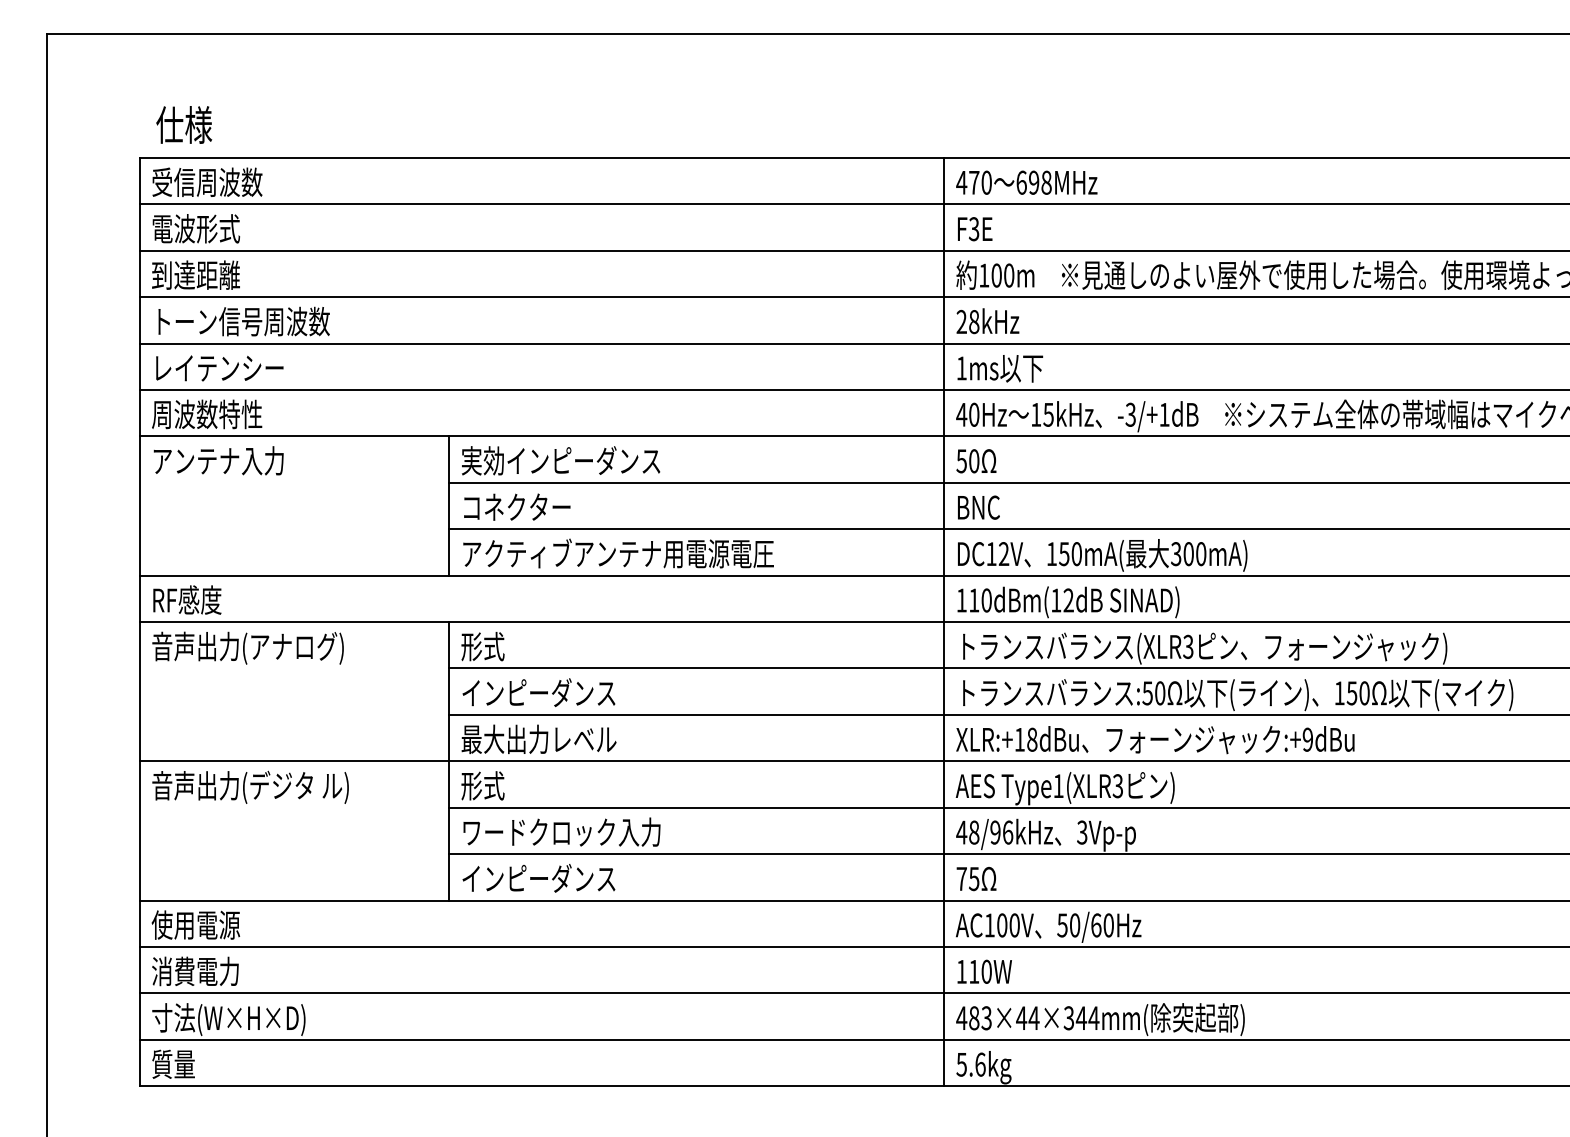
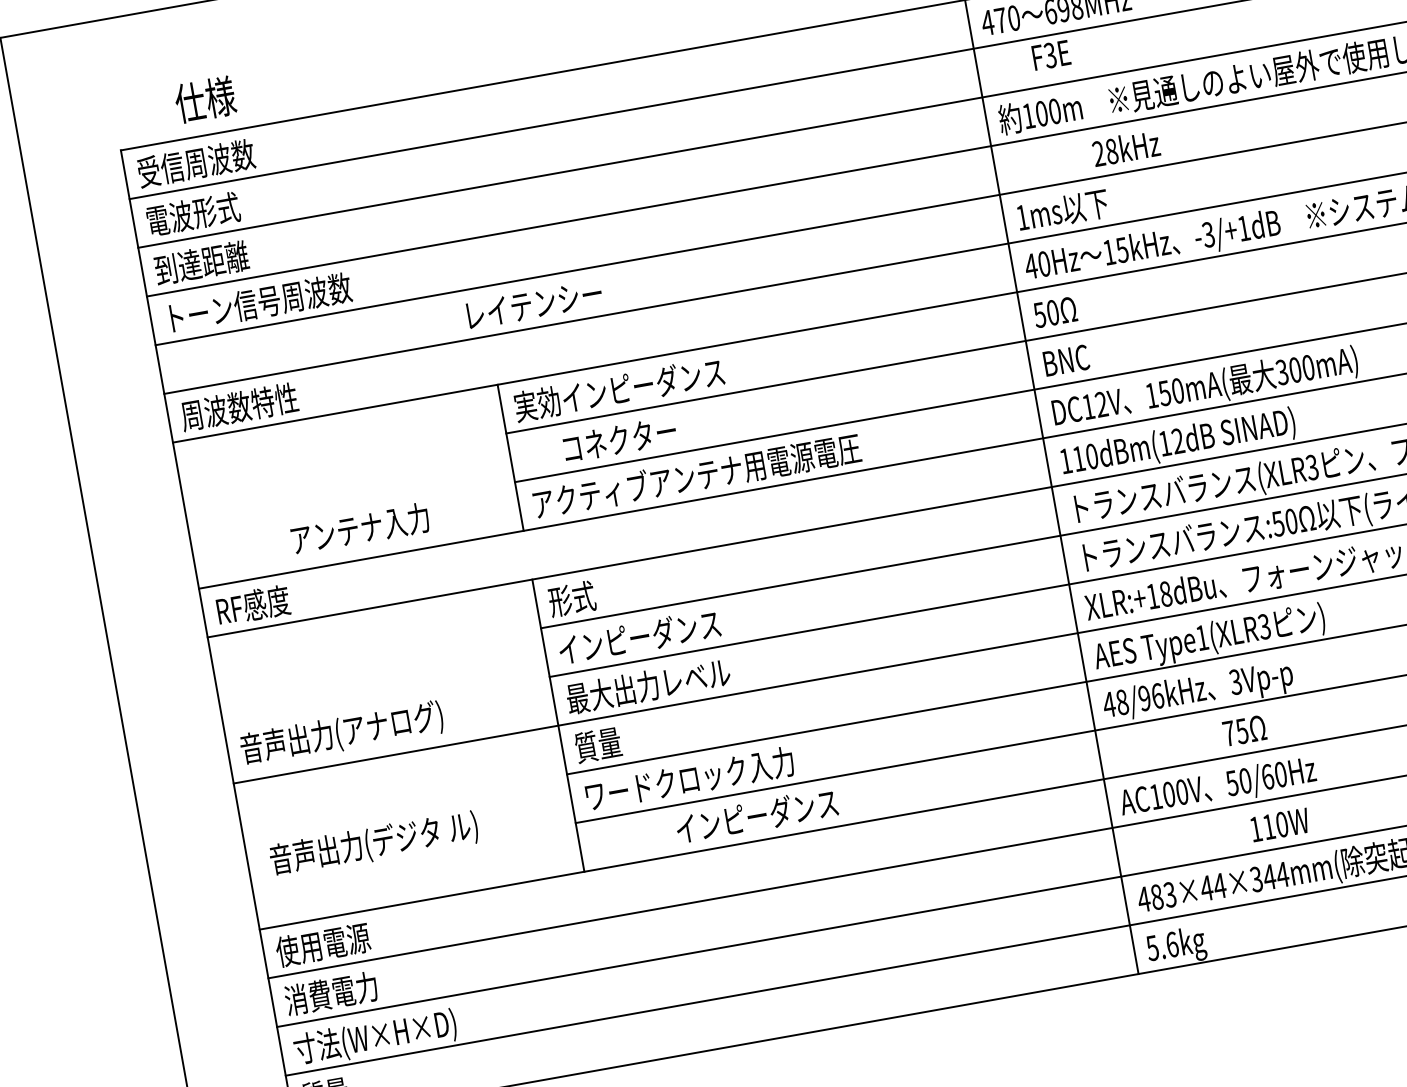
text: (184, 124) -> (205, 99), moved
text: (975, 229) -> (1051, 55), moved
text: (987, 321) -> (1125, 148), moved
text: (219, 368) -> (534, 304), moved
text: (218, 460) -> (359, 528), moved
text: (517, 506) -> (620, 438), moved
text: (247, 647) -> (341, 733), moved
text: (482, 785) -> (597, 744), 形式 -> 質量
text: (250, 786) -> (373, 843), moved
text: (538, 878) -> (756, 816), moved
text: (976, 879) -> (1244, 731), moved
text: (984, 971) -> (1279, 824), moved

